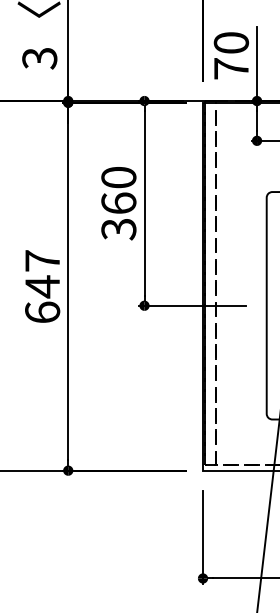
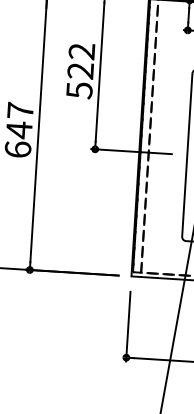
text: (118, 203) -> (80, 71), 360 -> 522

